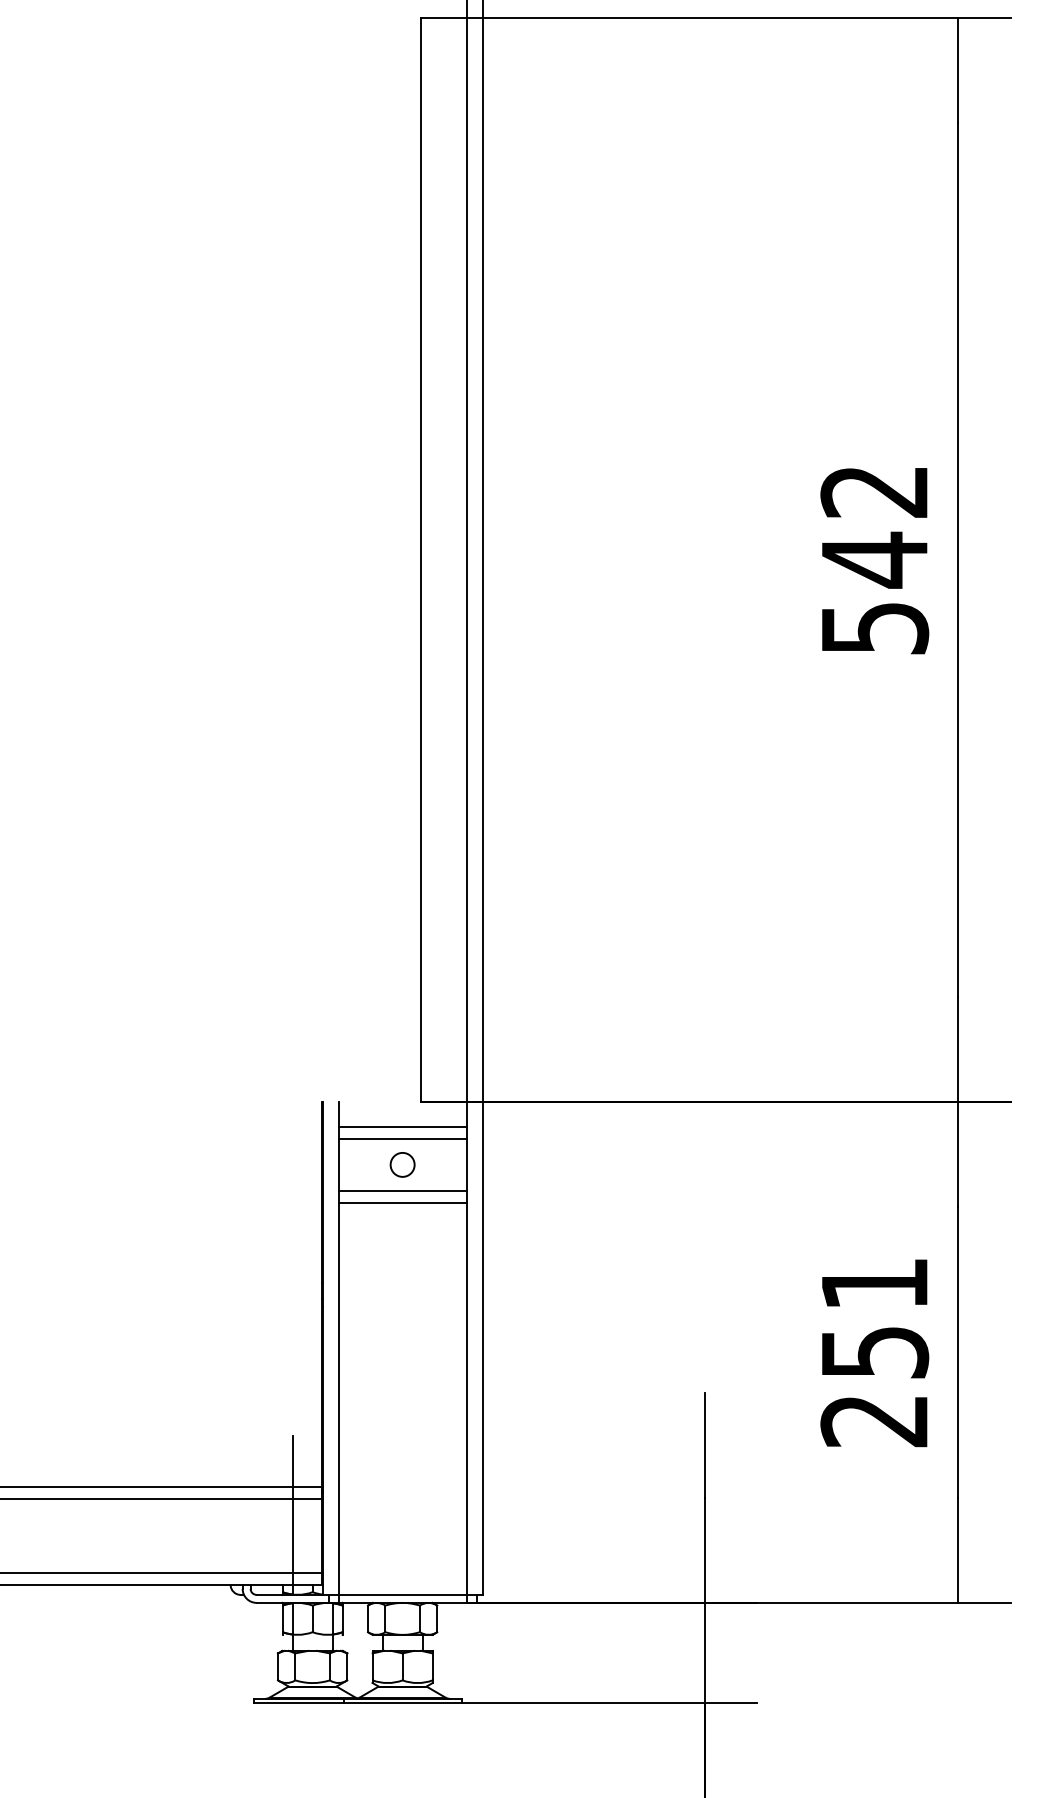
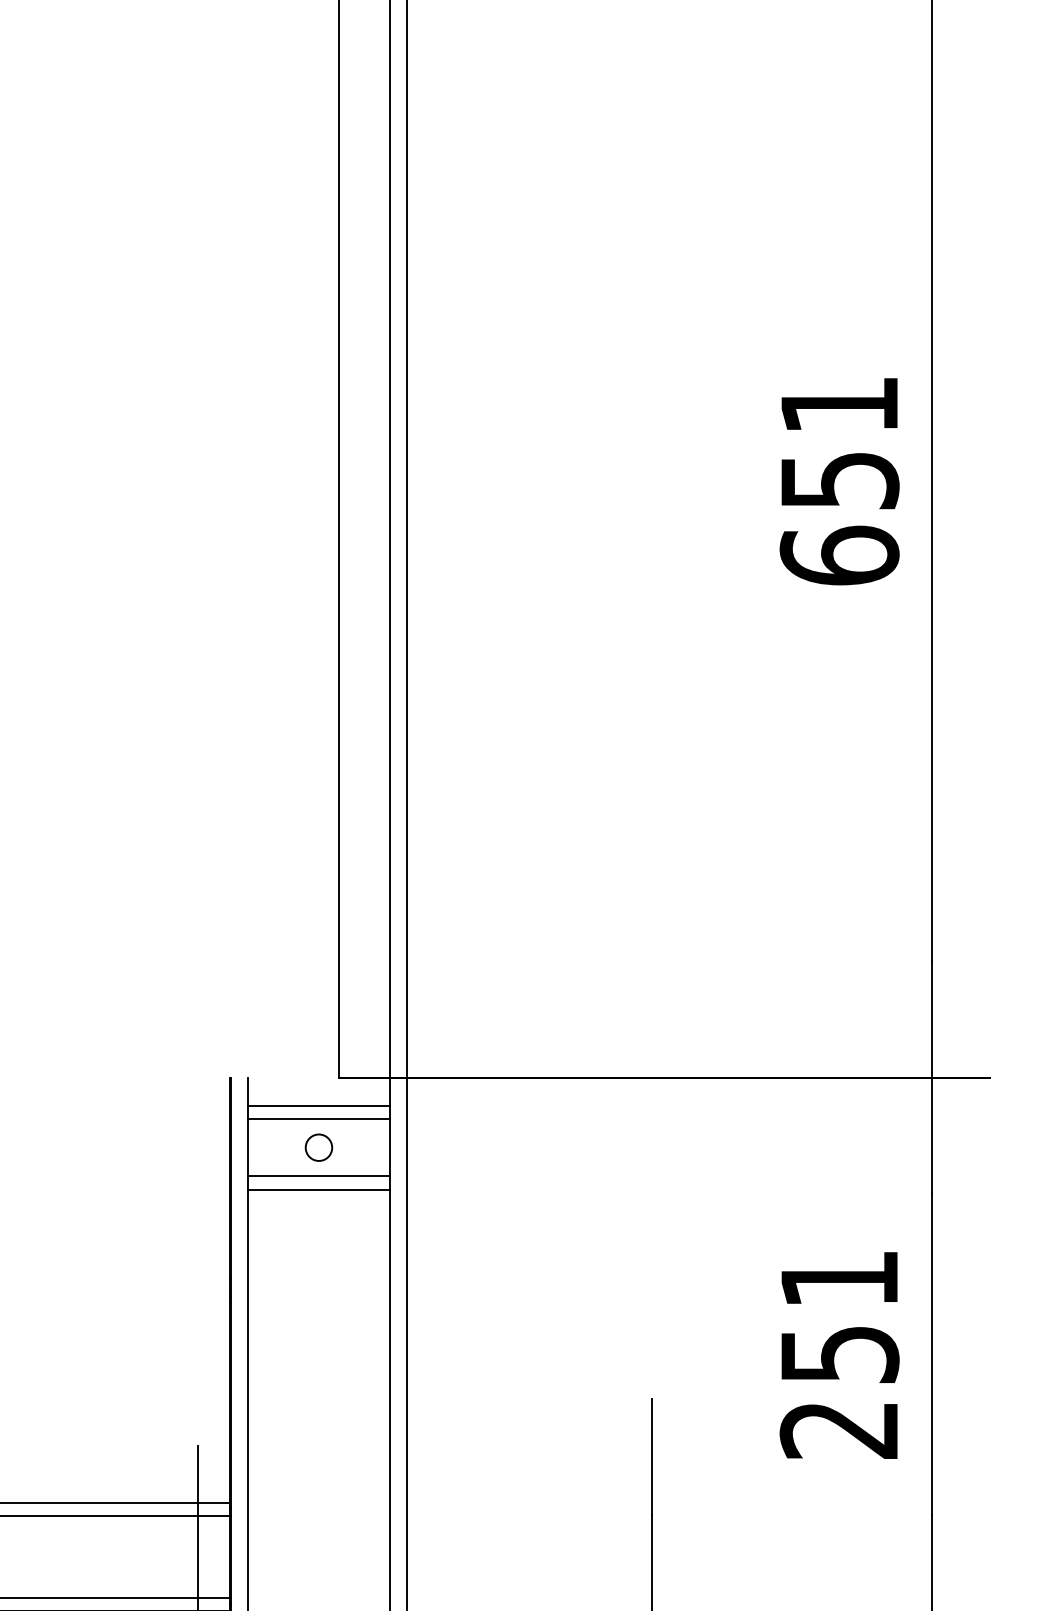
text: (874, 560) -> (839, 481), 542 -> 651

